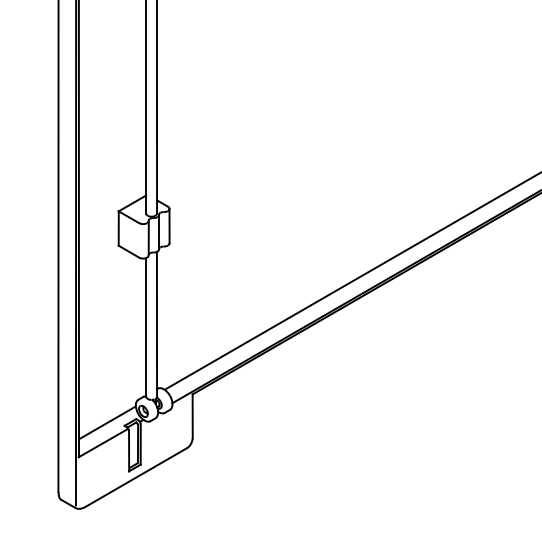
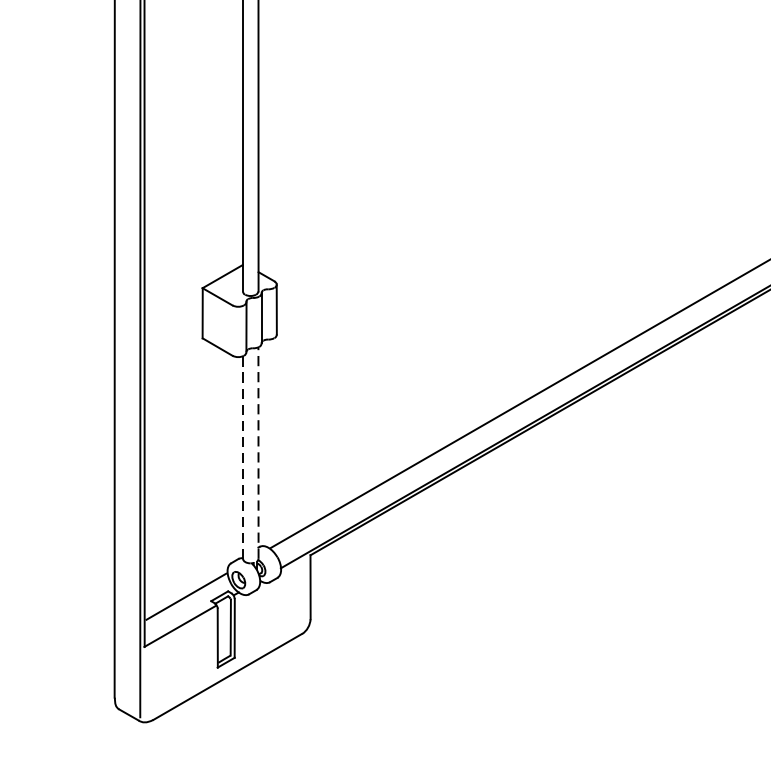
line: (157, 323) -> (259, 451), solid -> dashed
line: (146, 327) -> (243, 457), solid -> dashed

